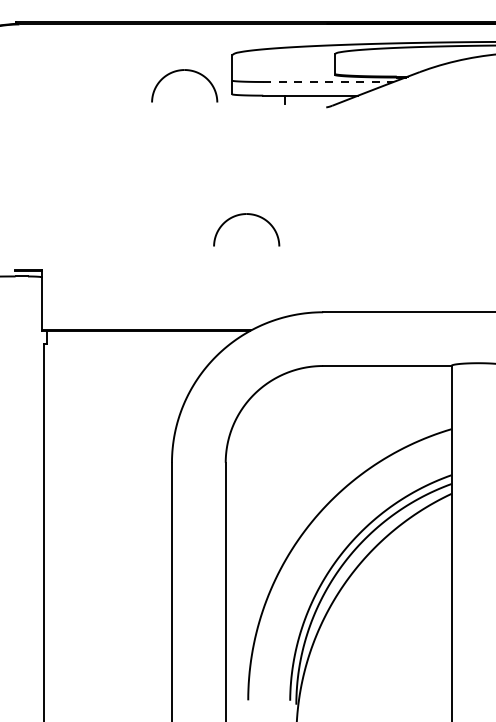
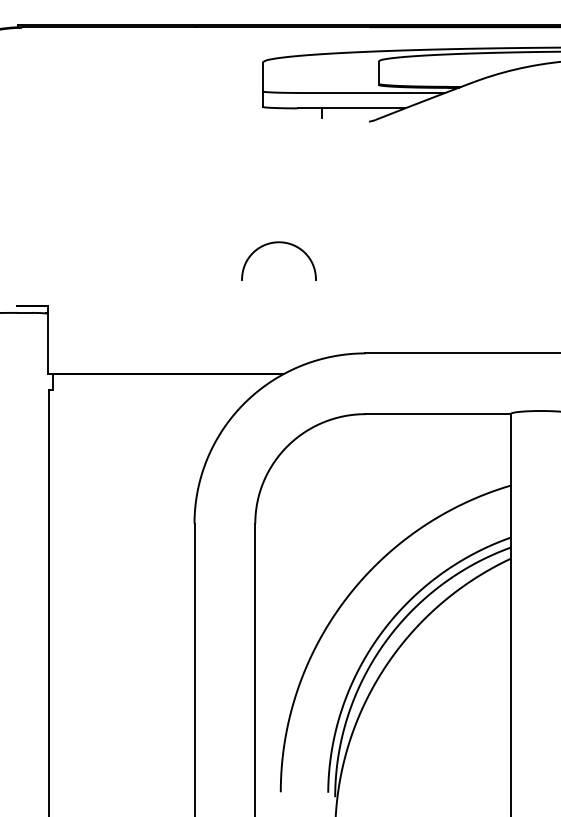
part: (181, 71) -> (205, 81), removed
line: (328, 82) -> (371, 93), dashed -> solid

